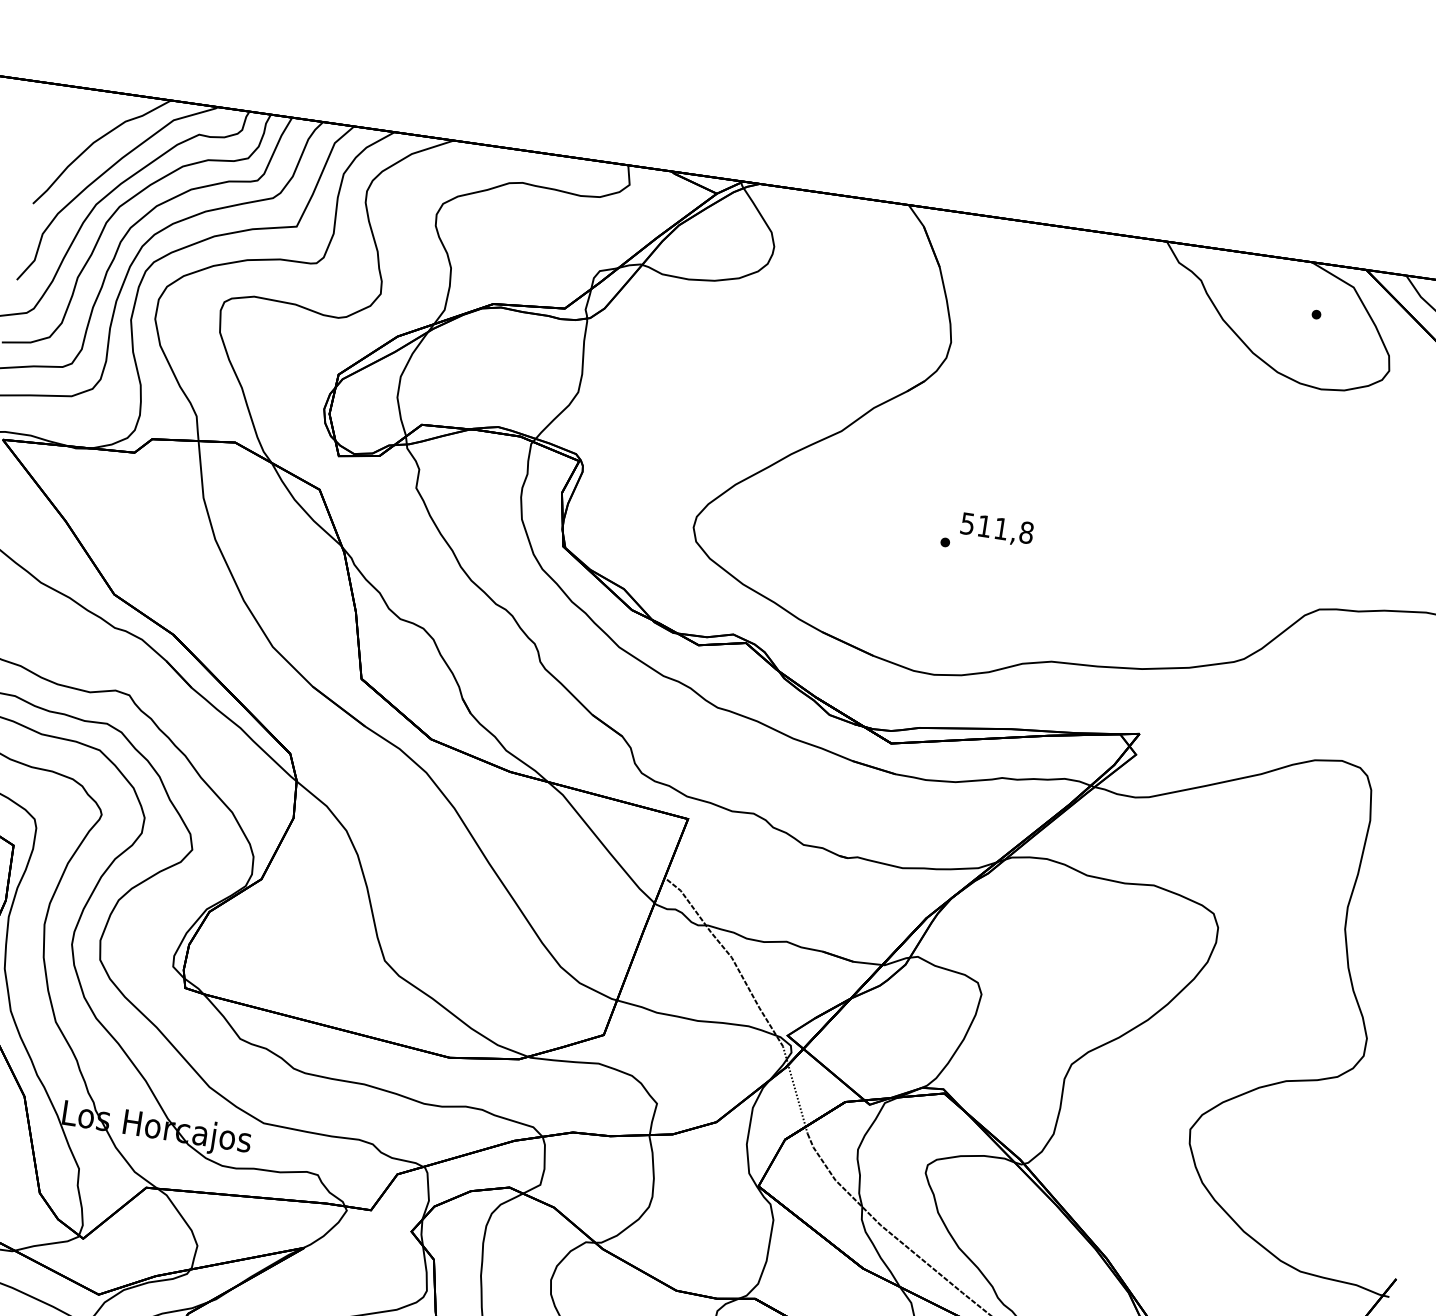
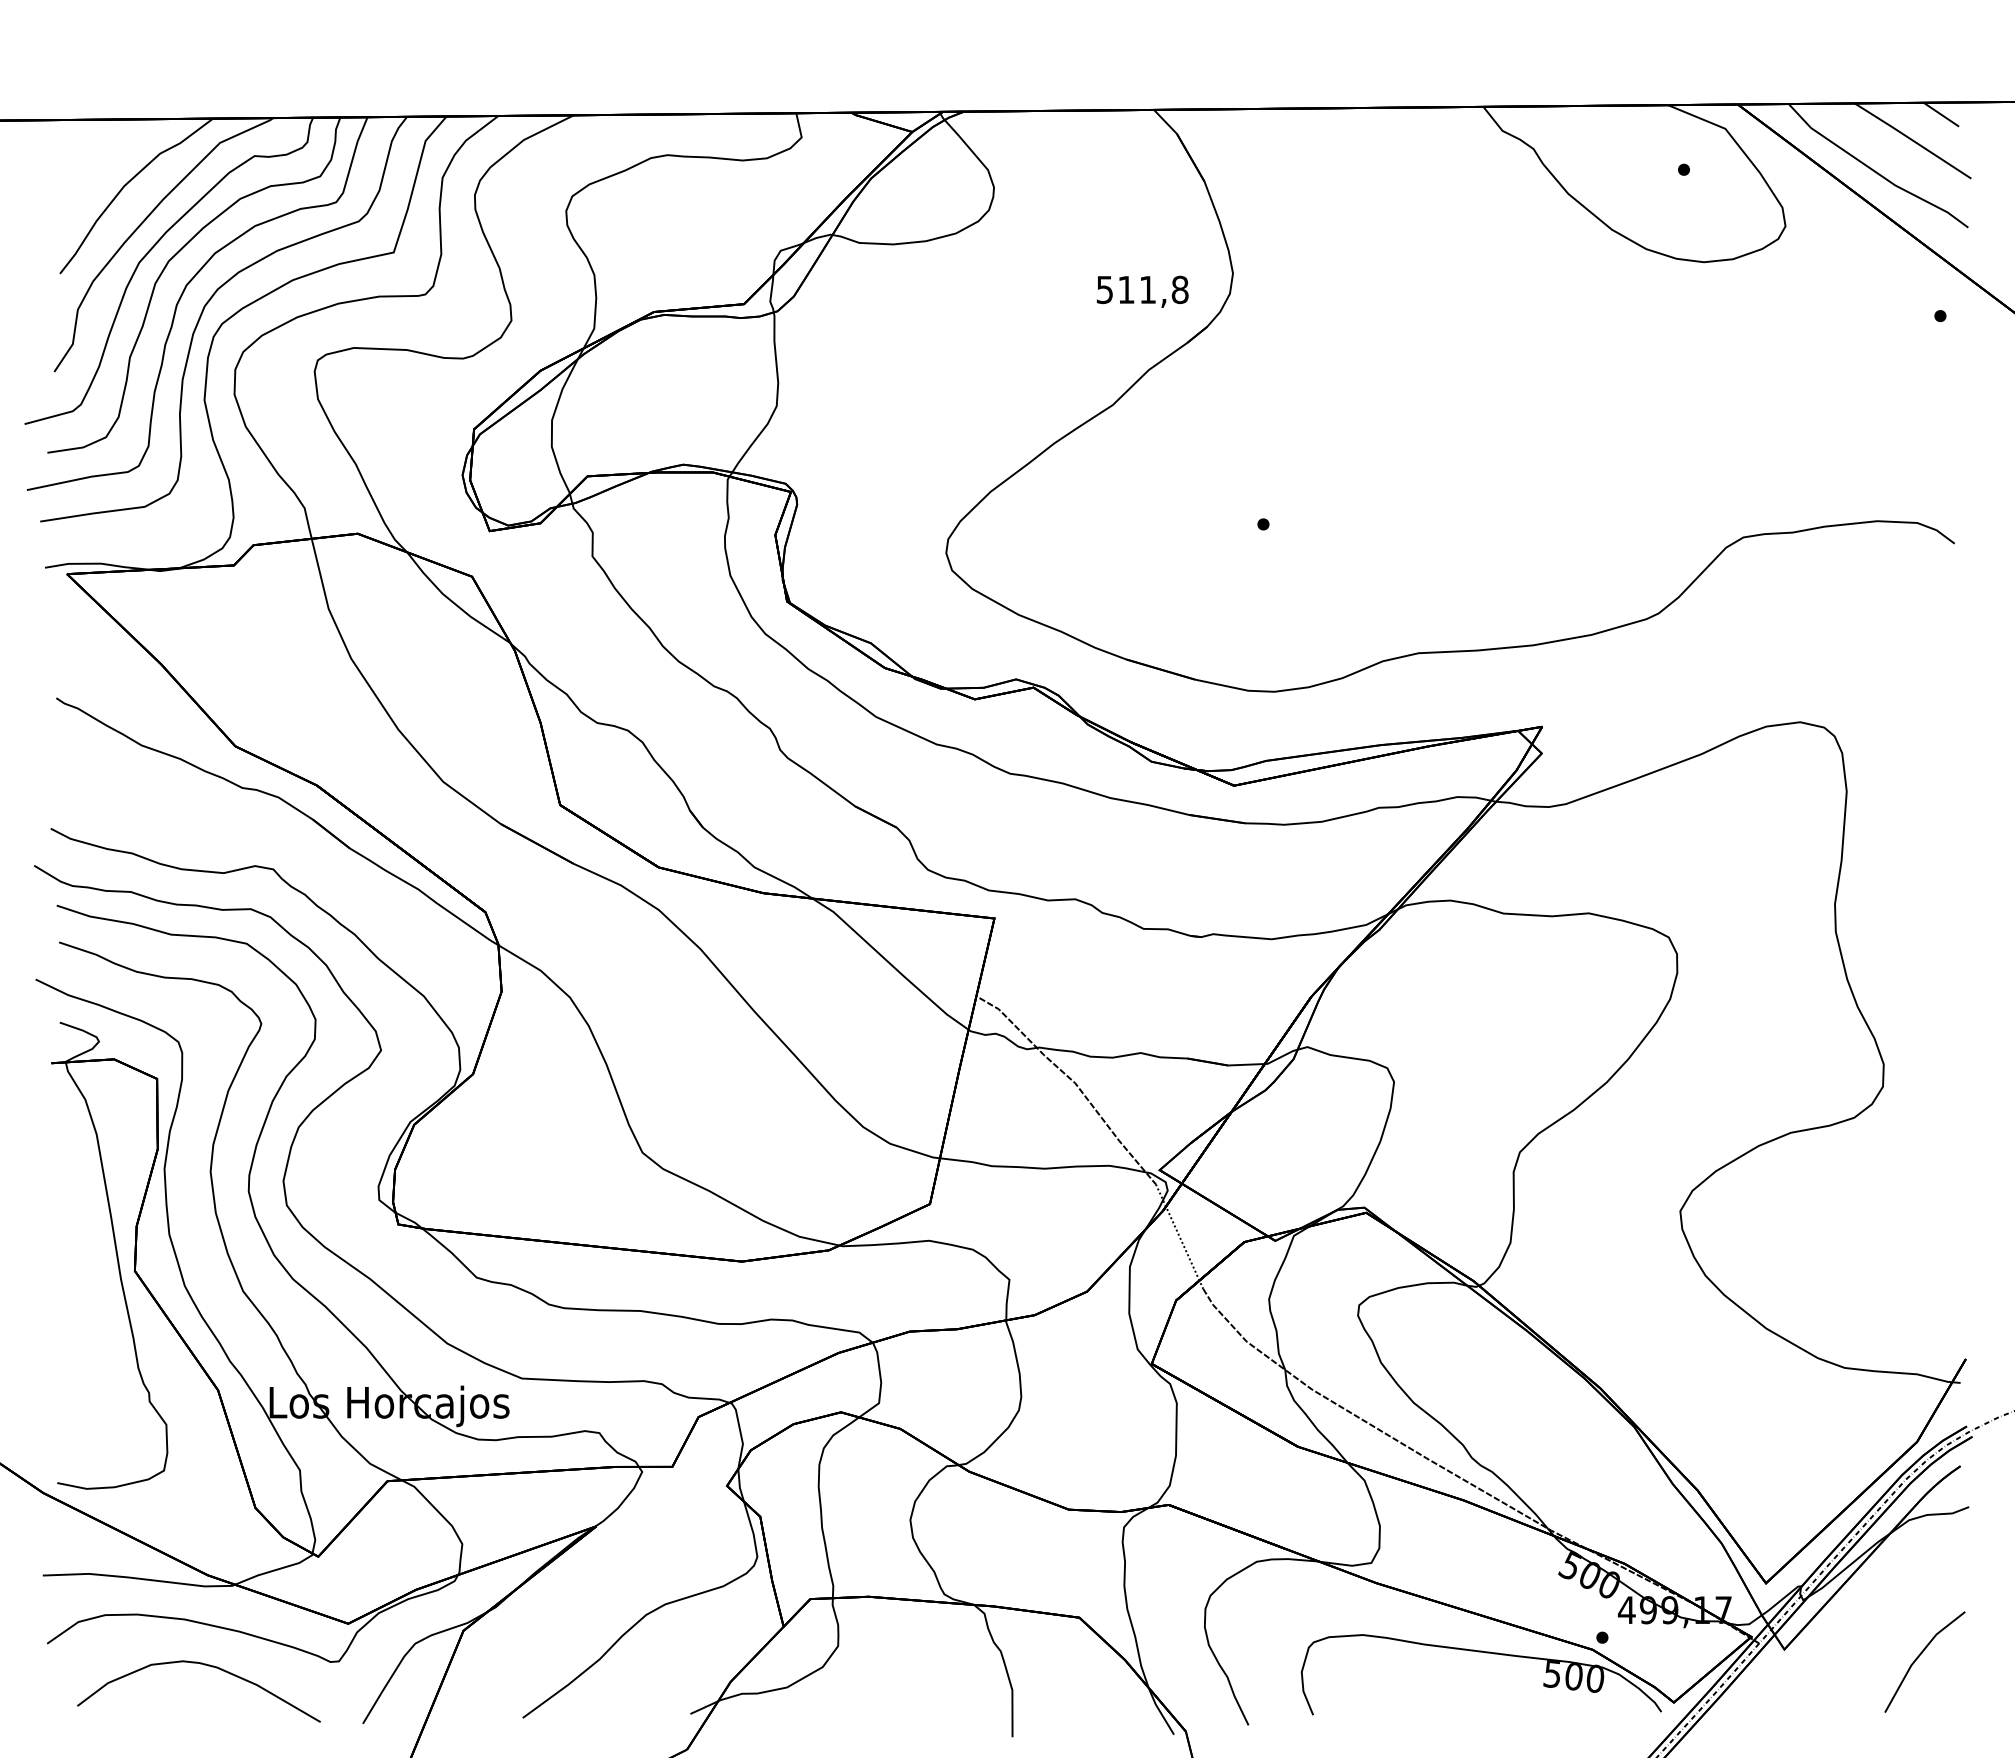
text: (996, 529) -> (1142, 291), moved

